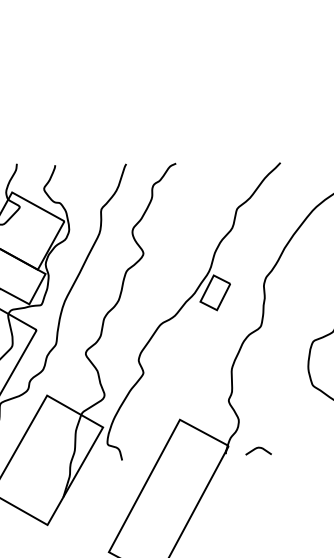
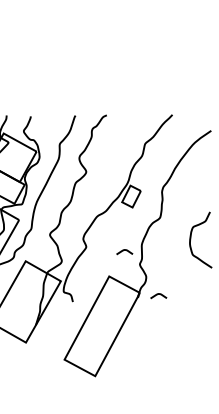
curve: (202, 380) -> (123, 251), added

